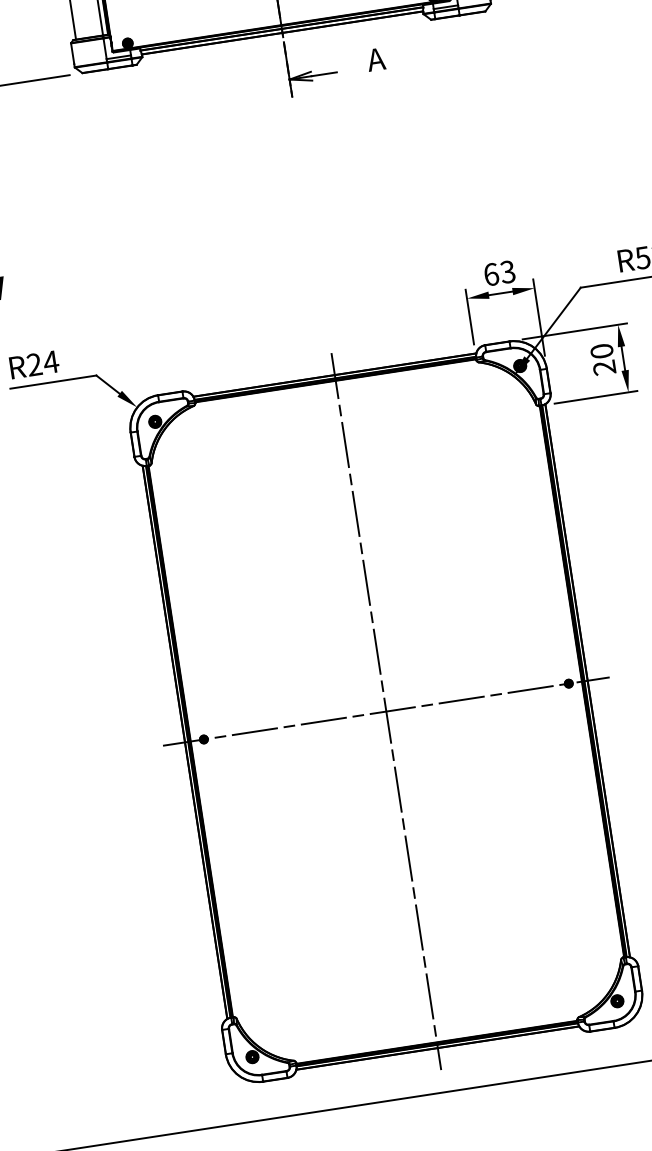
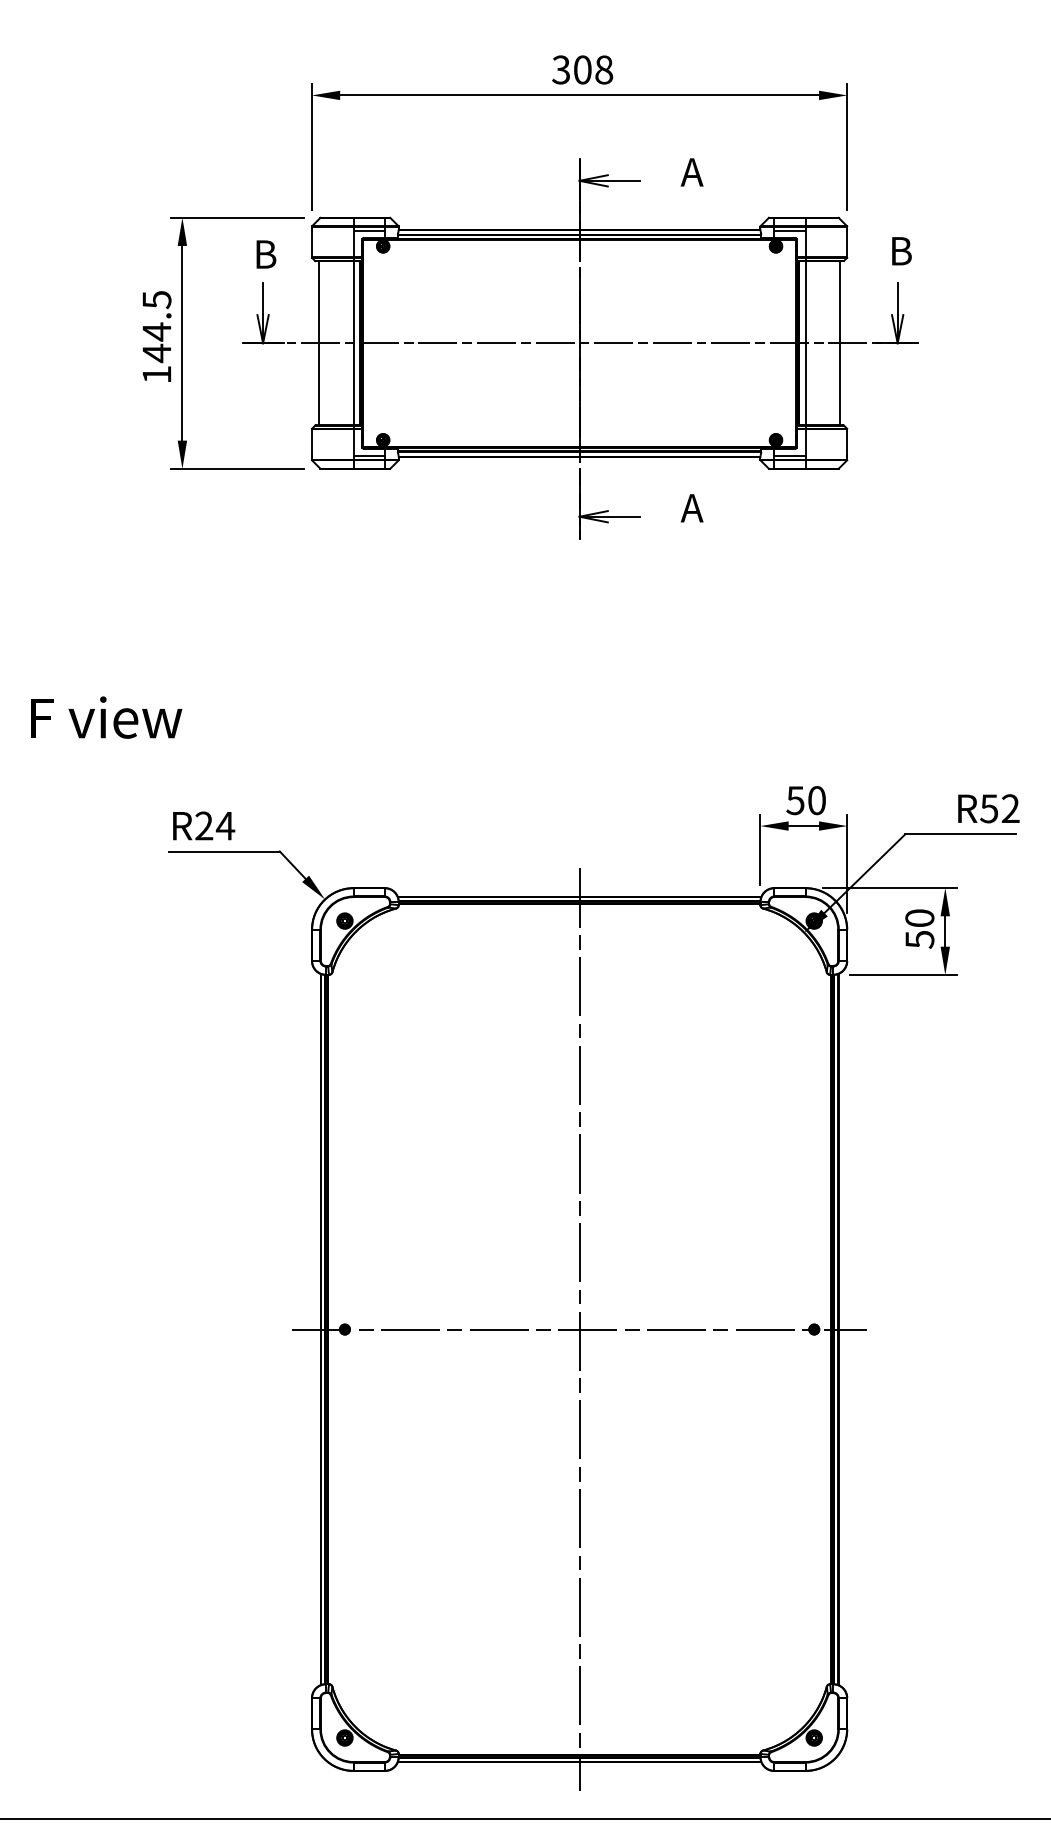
text: (499, 273) -> (805, 800), 63 -> 50
text: (604, 367) -> (919, 939), 20 -> 50

